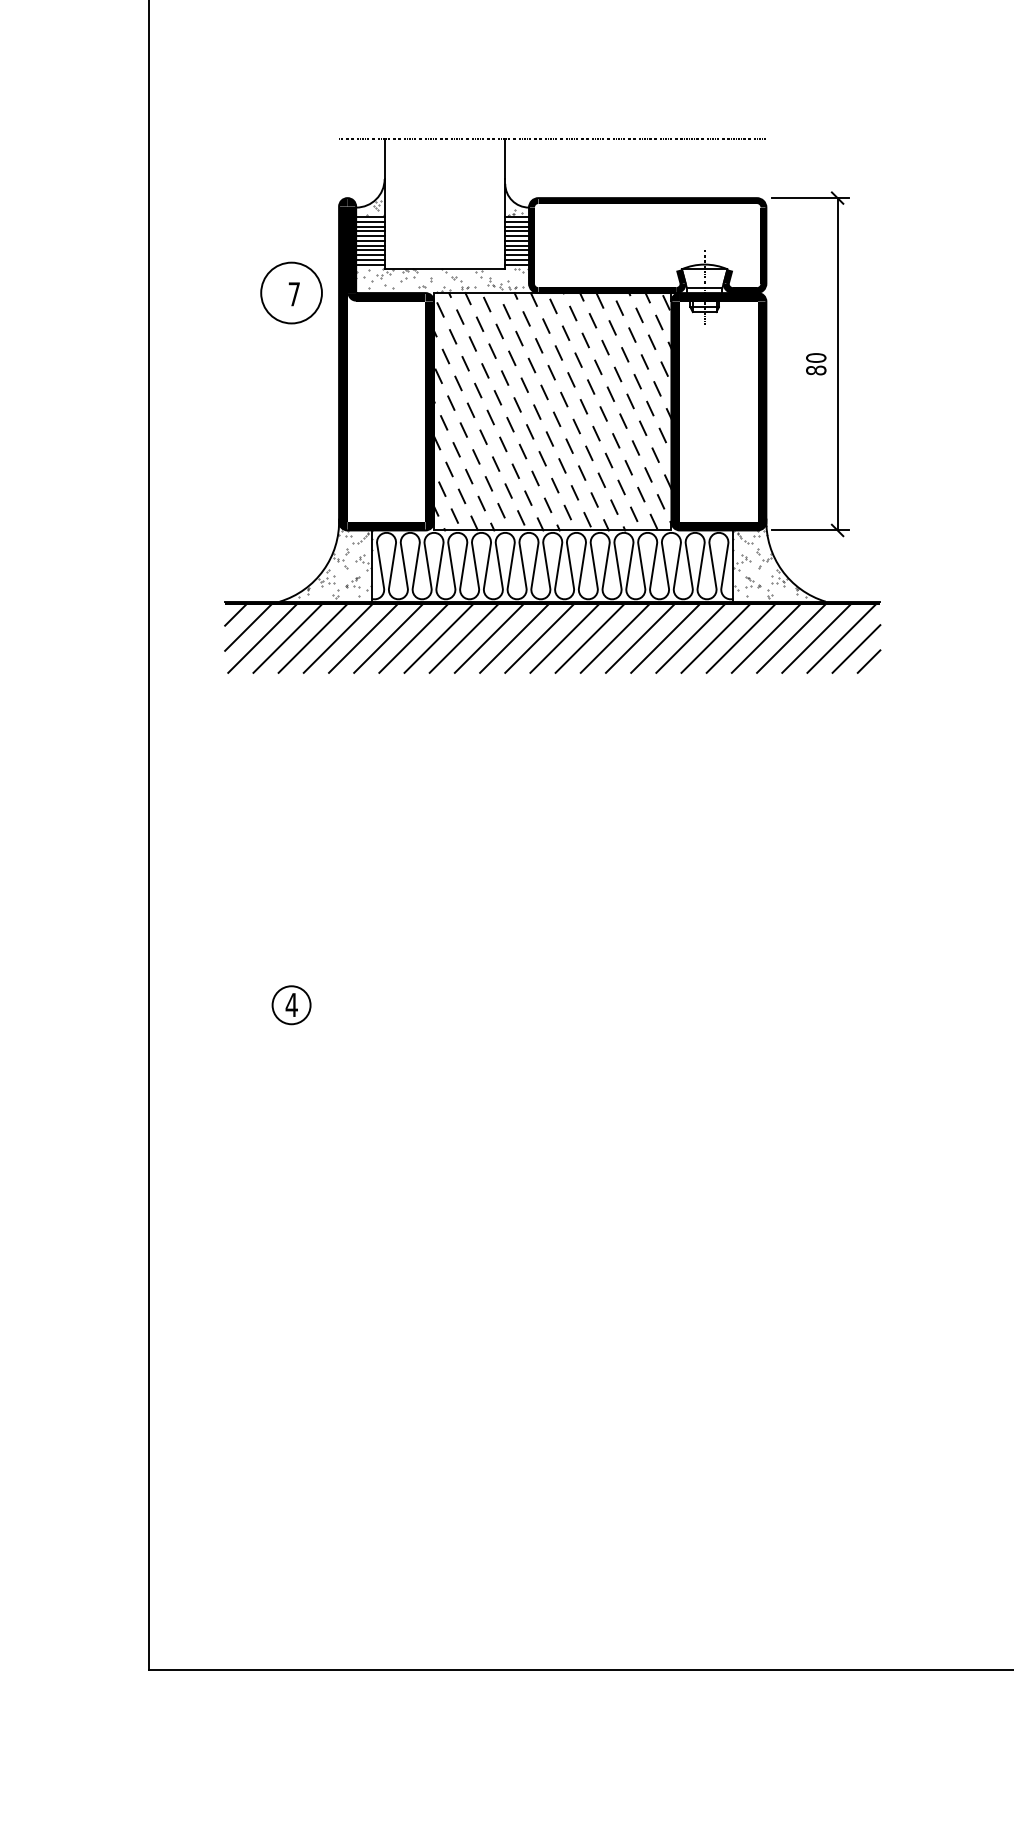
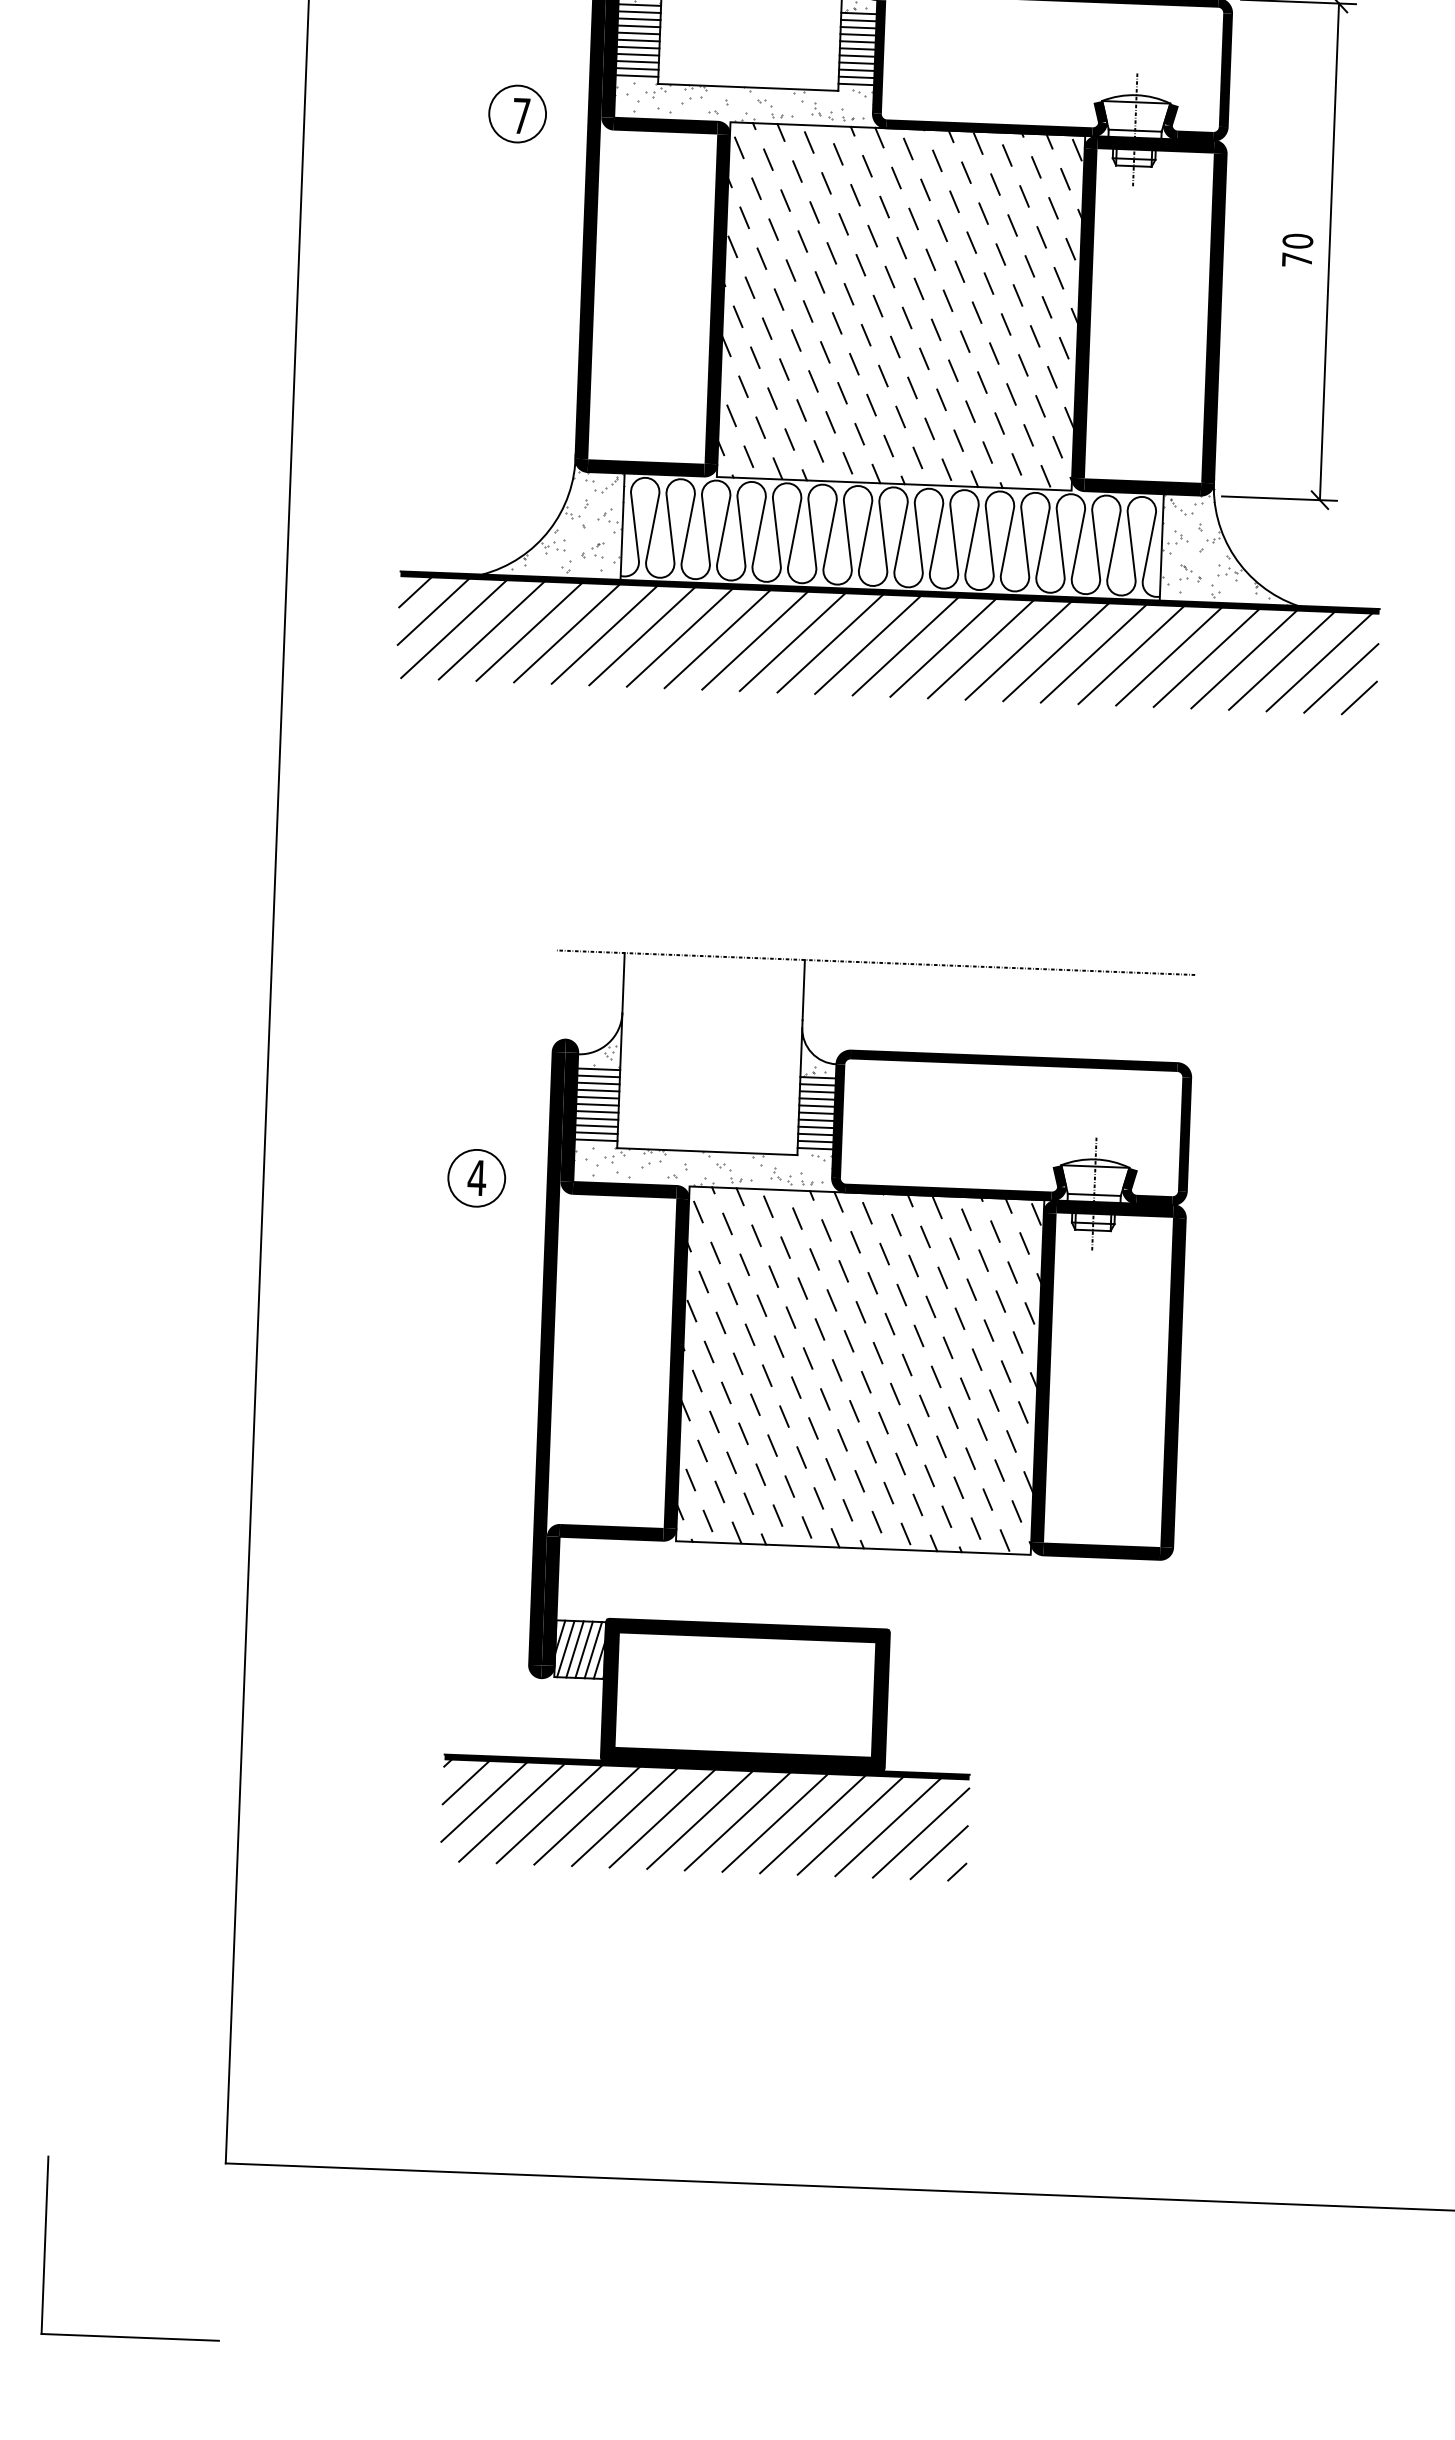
circle: (291, 293) -> (517, 114), size x0.62
text: (816, 370) -> (1297, 259), 80 -> 70
part: (525, 1156) -> (817, 1417), added
part: (30, 1729) -> (45, 2245), added

